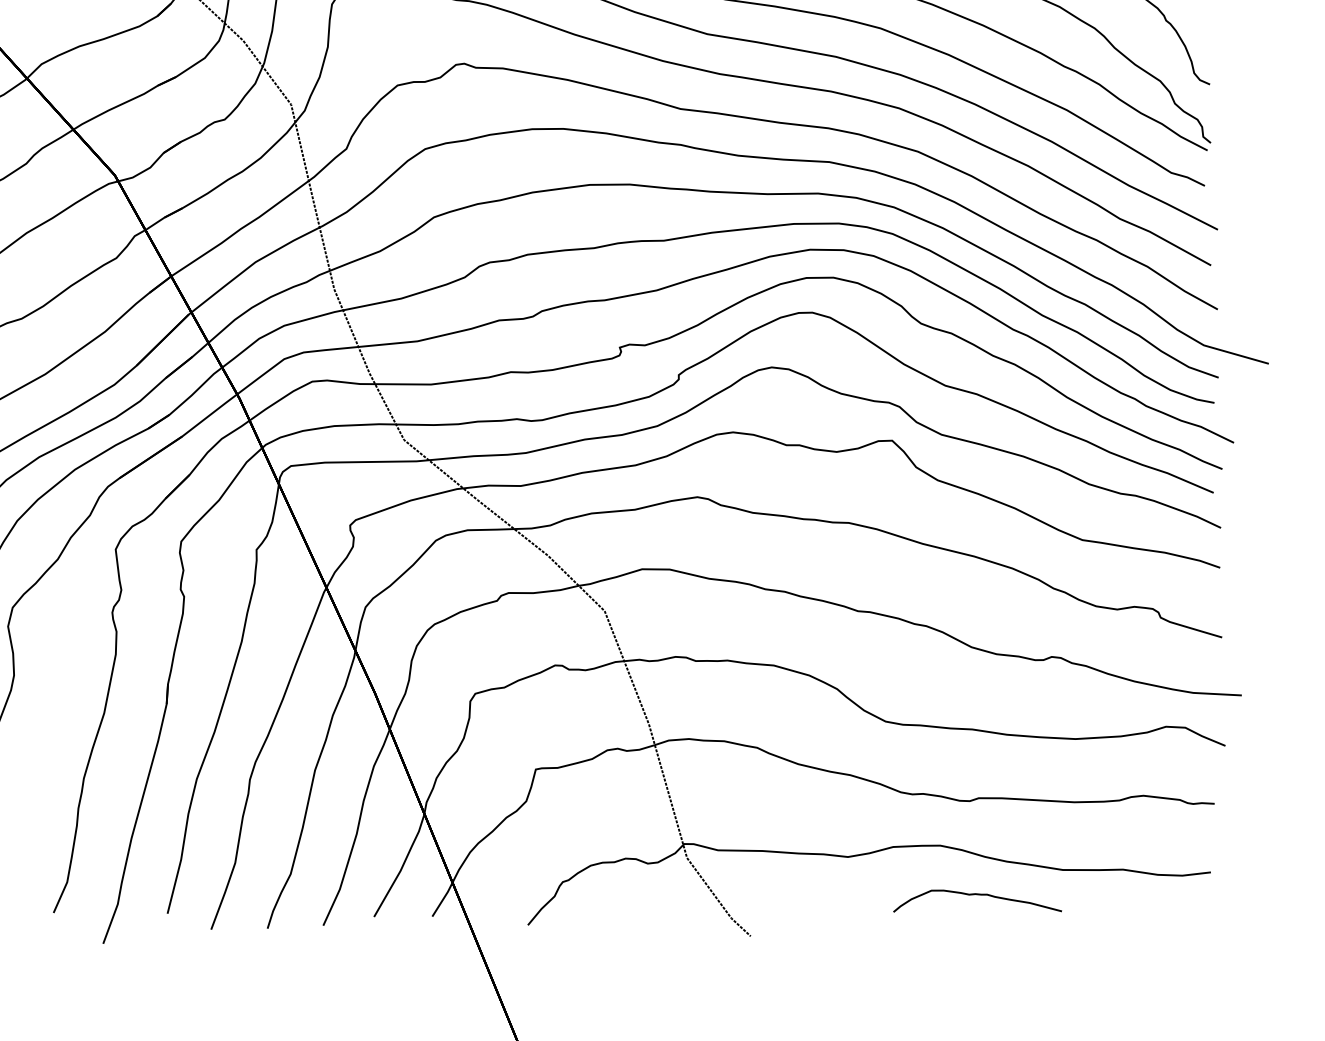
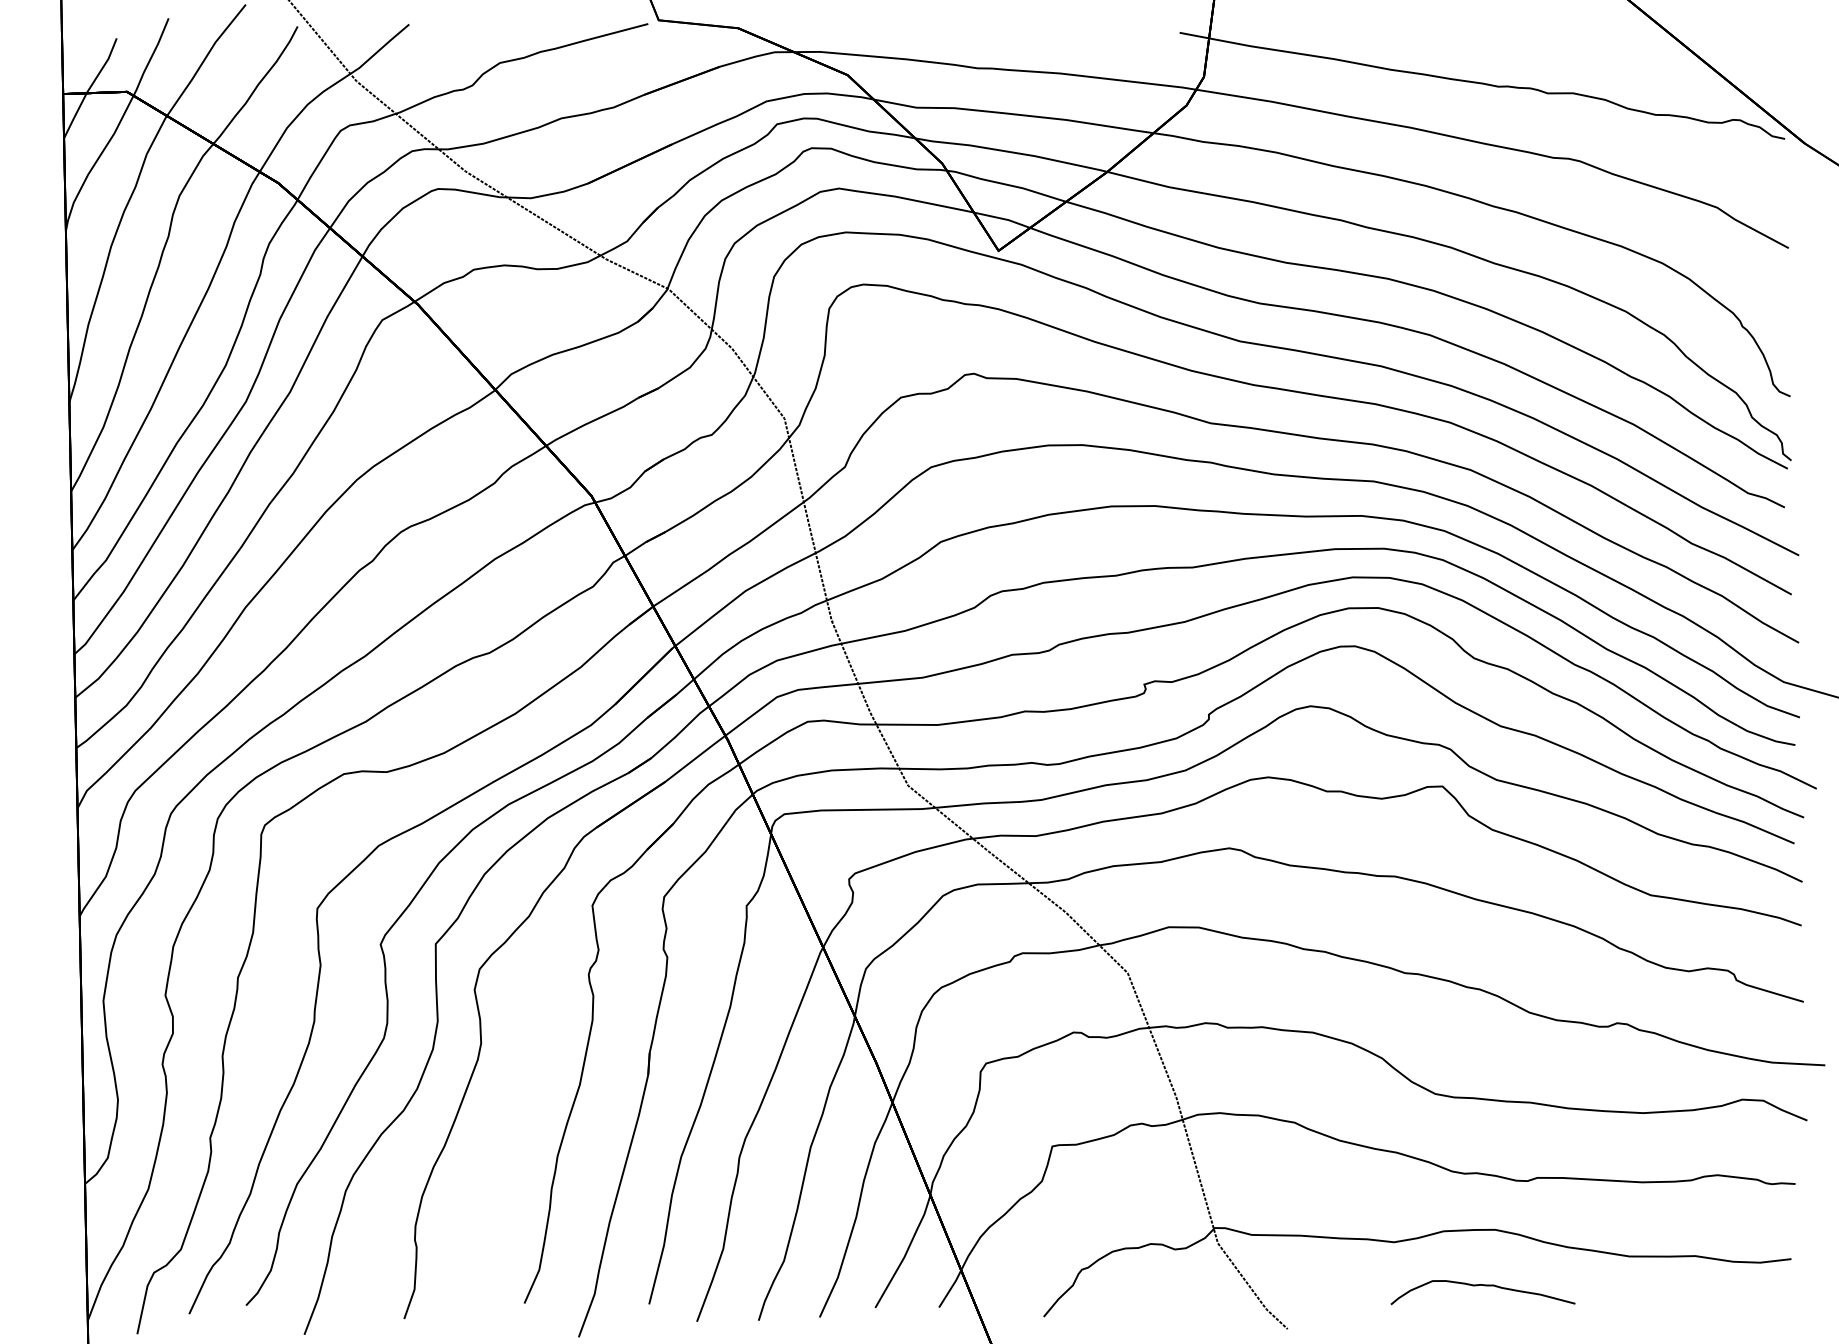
part: (978, 895) -> (1484, 1286), moved

